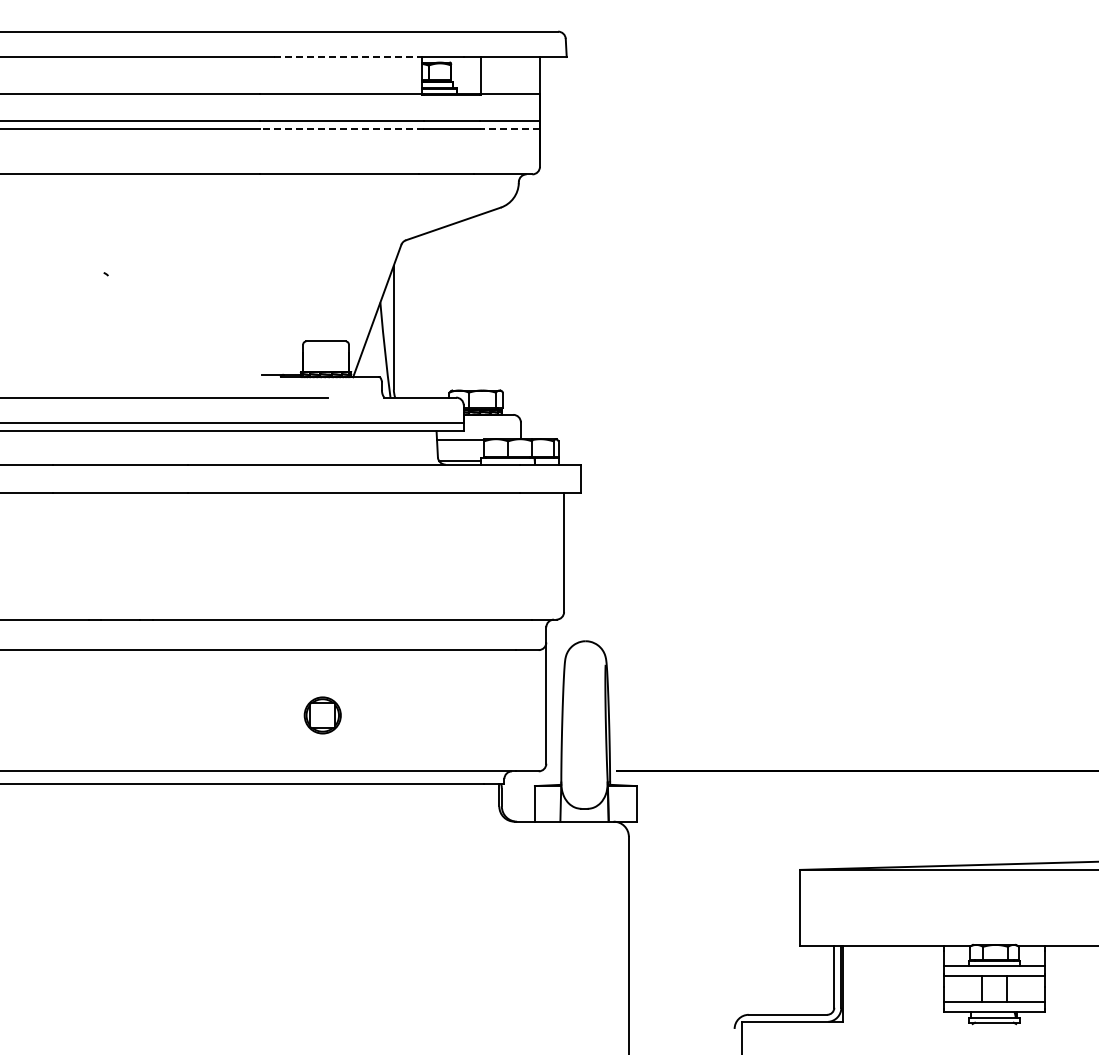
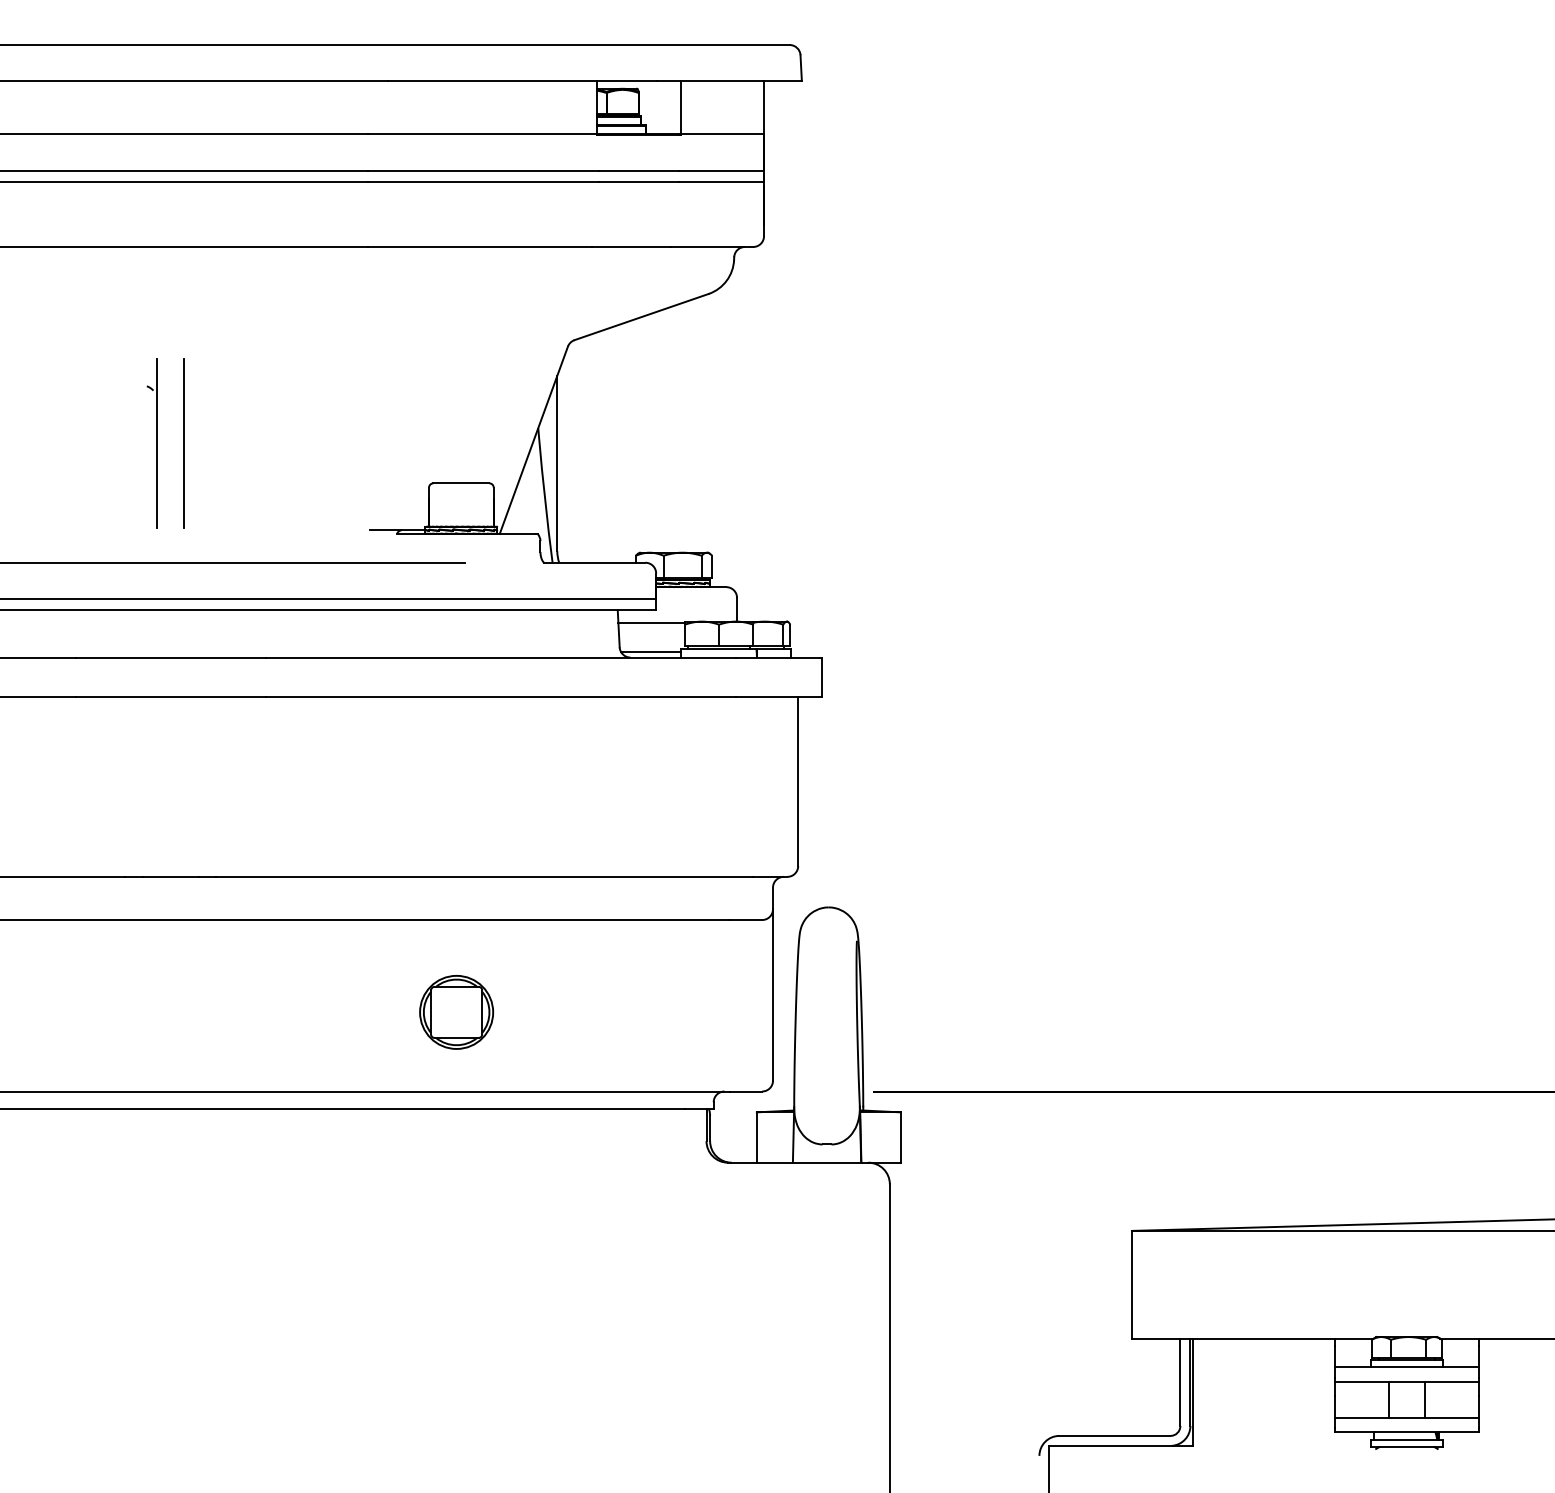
line: (348, 57) -> (493, 81), dashed -> solid
line: (341, 128) -> (483, 182), dashed -> solid
line: (510, 128) -> (722, 182), dashed -> solid
line: (111, 312) -> (157, 442), added
line: (129, 313) -> (183, 443), added
part: (322, 715) -> (456, 1012), size x1.43

